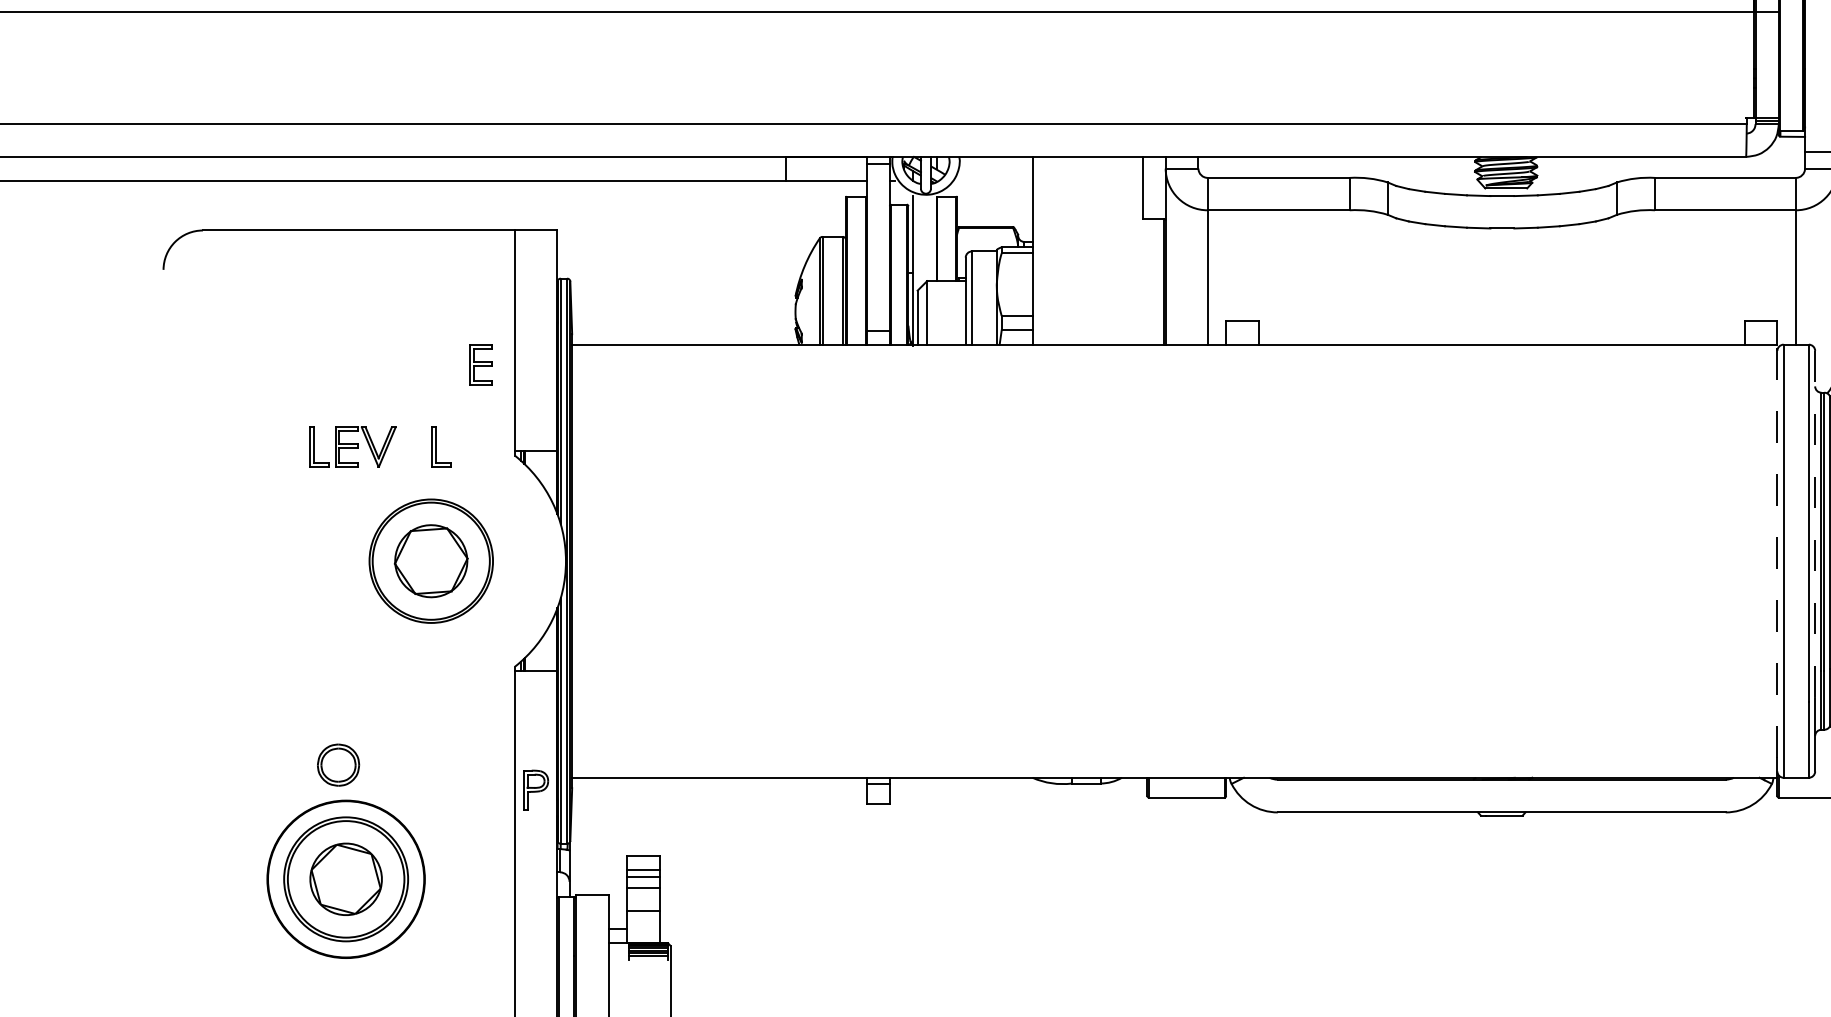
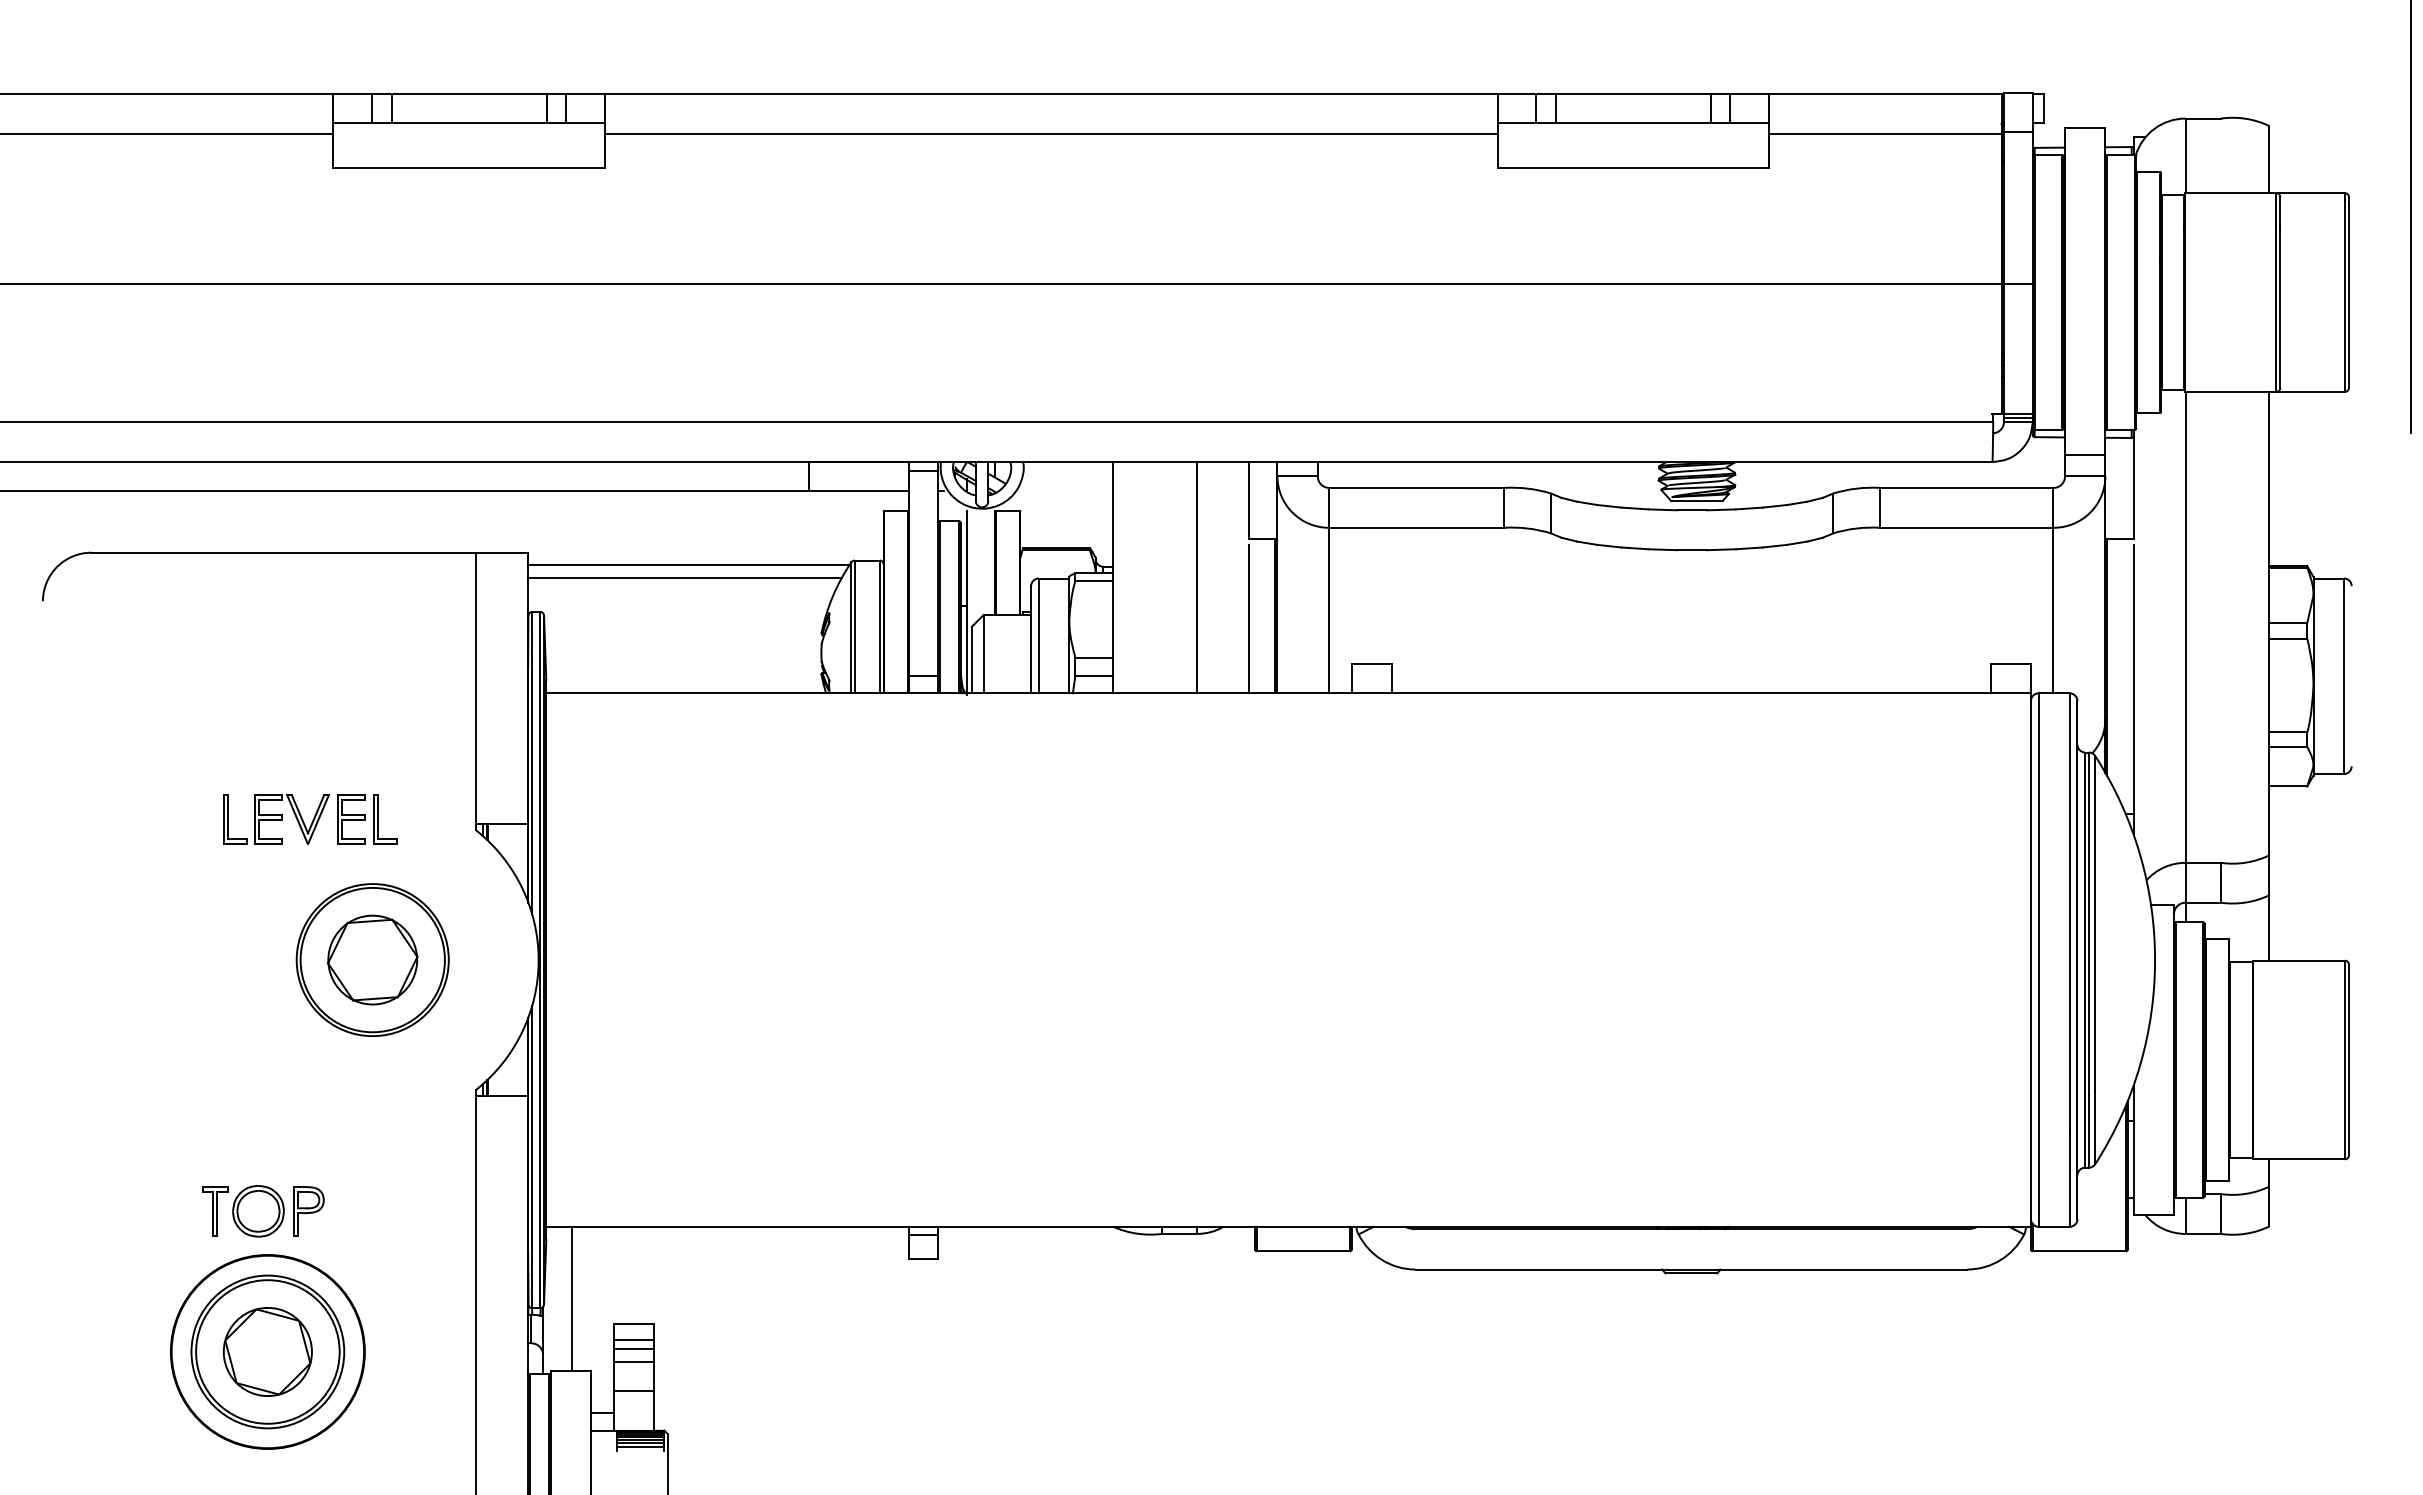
line: (687, 240) -> (688, 564), added
line: (684, 250) -> (684, 577), added
line: (1100, 250) -> (1197, 577), added
line: (1143, 284) -> (1249, 619), added
part: (481, 365) -> (351, 819), moved
line: (1815, 525) -> (2077, 915), dashed -> solid
line: (1777, 551) -> (2030, 947), dashed -> solid
part: (303, 765) -> (215, 1211), added
part: (535, 790) -> (308, 1211), moved
line: (592, 835) -> (571, 1298), added

